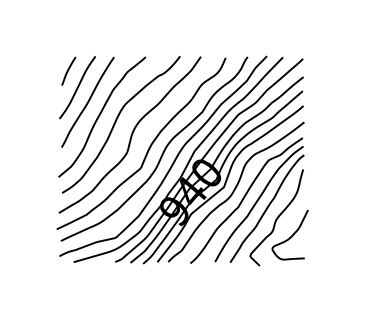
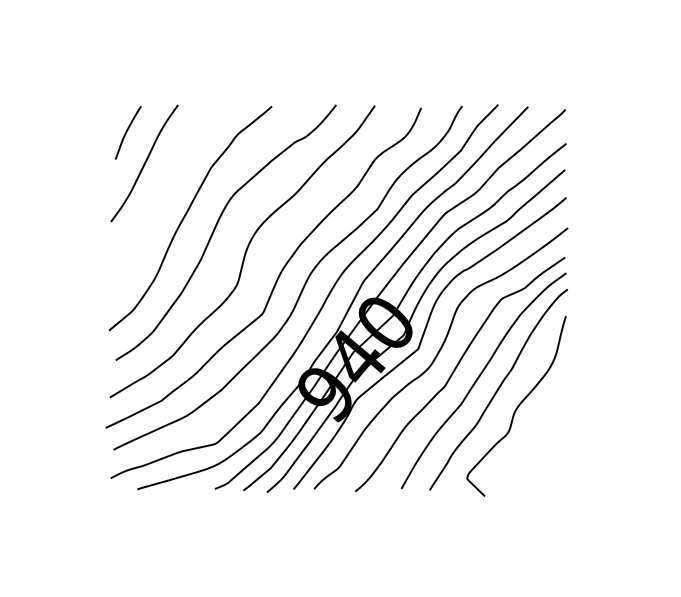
curve: (87, 101) -> (163, 189), removed
curve: (291, 235) -> (544, 439), removed

